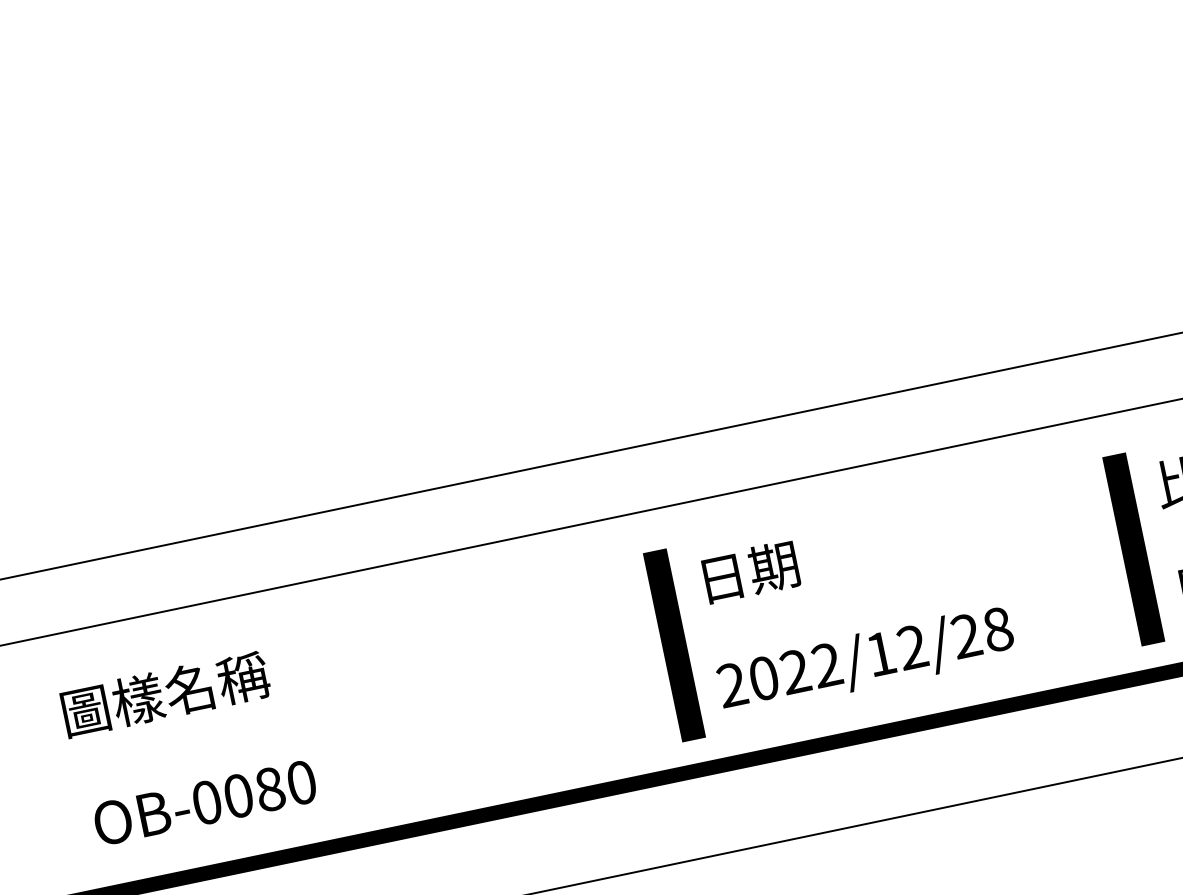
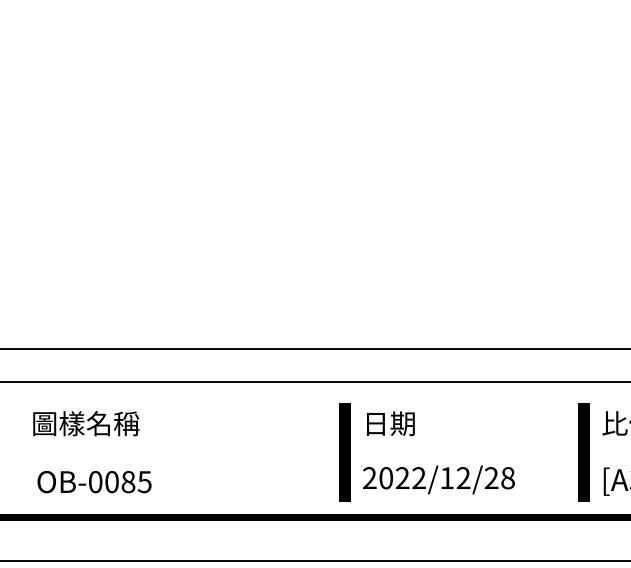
text: (301, 783) -> (144, 482), OB-0080 -> OB-0085

